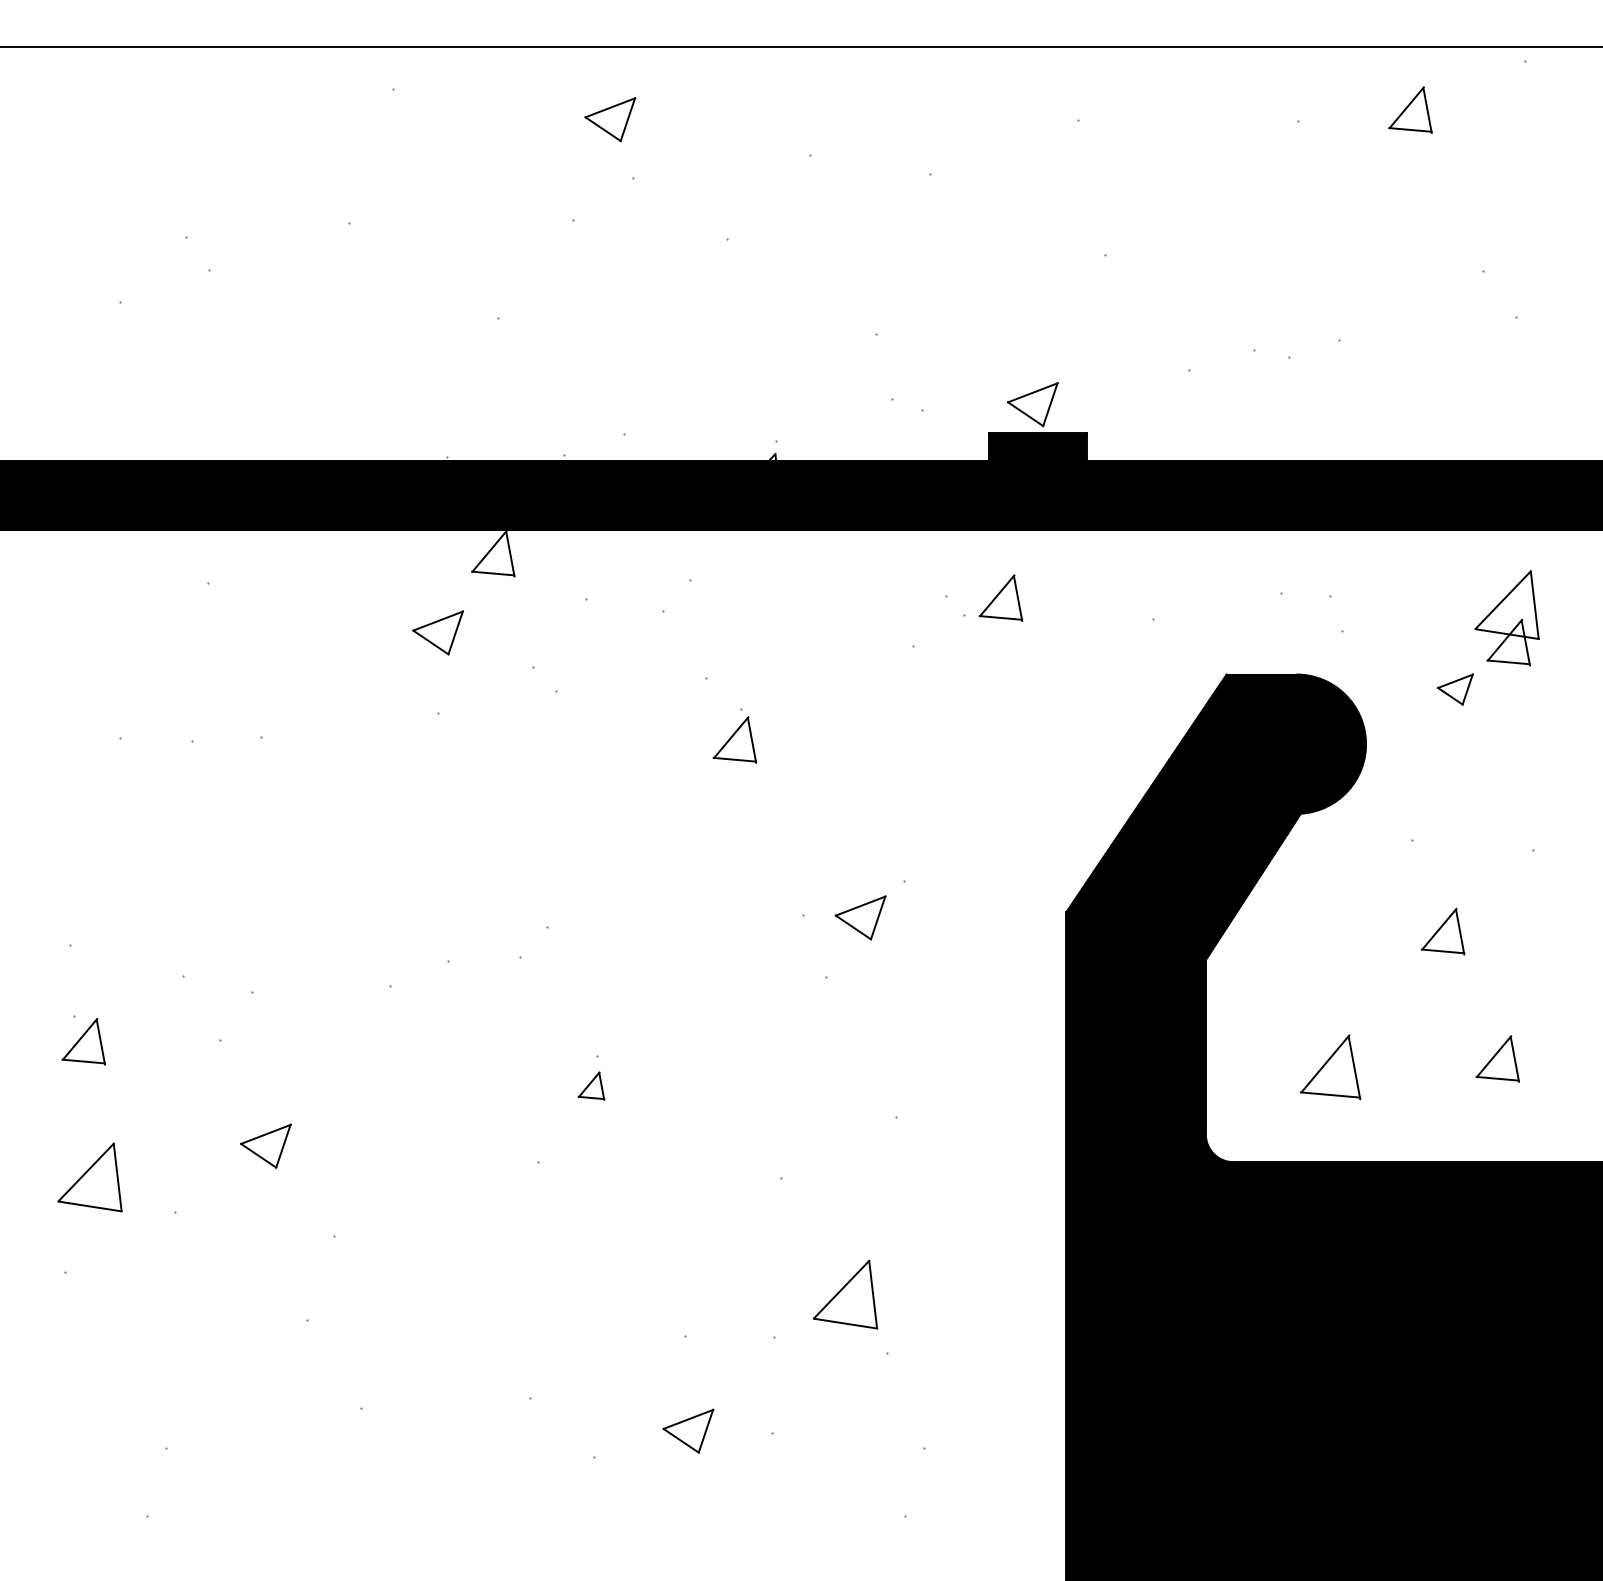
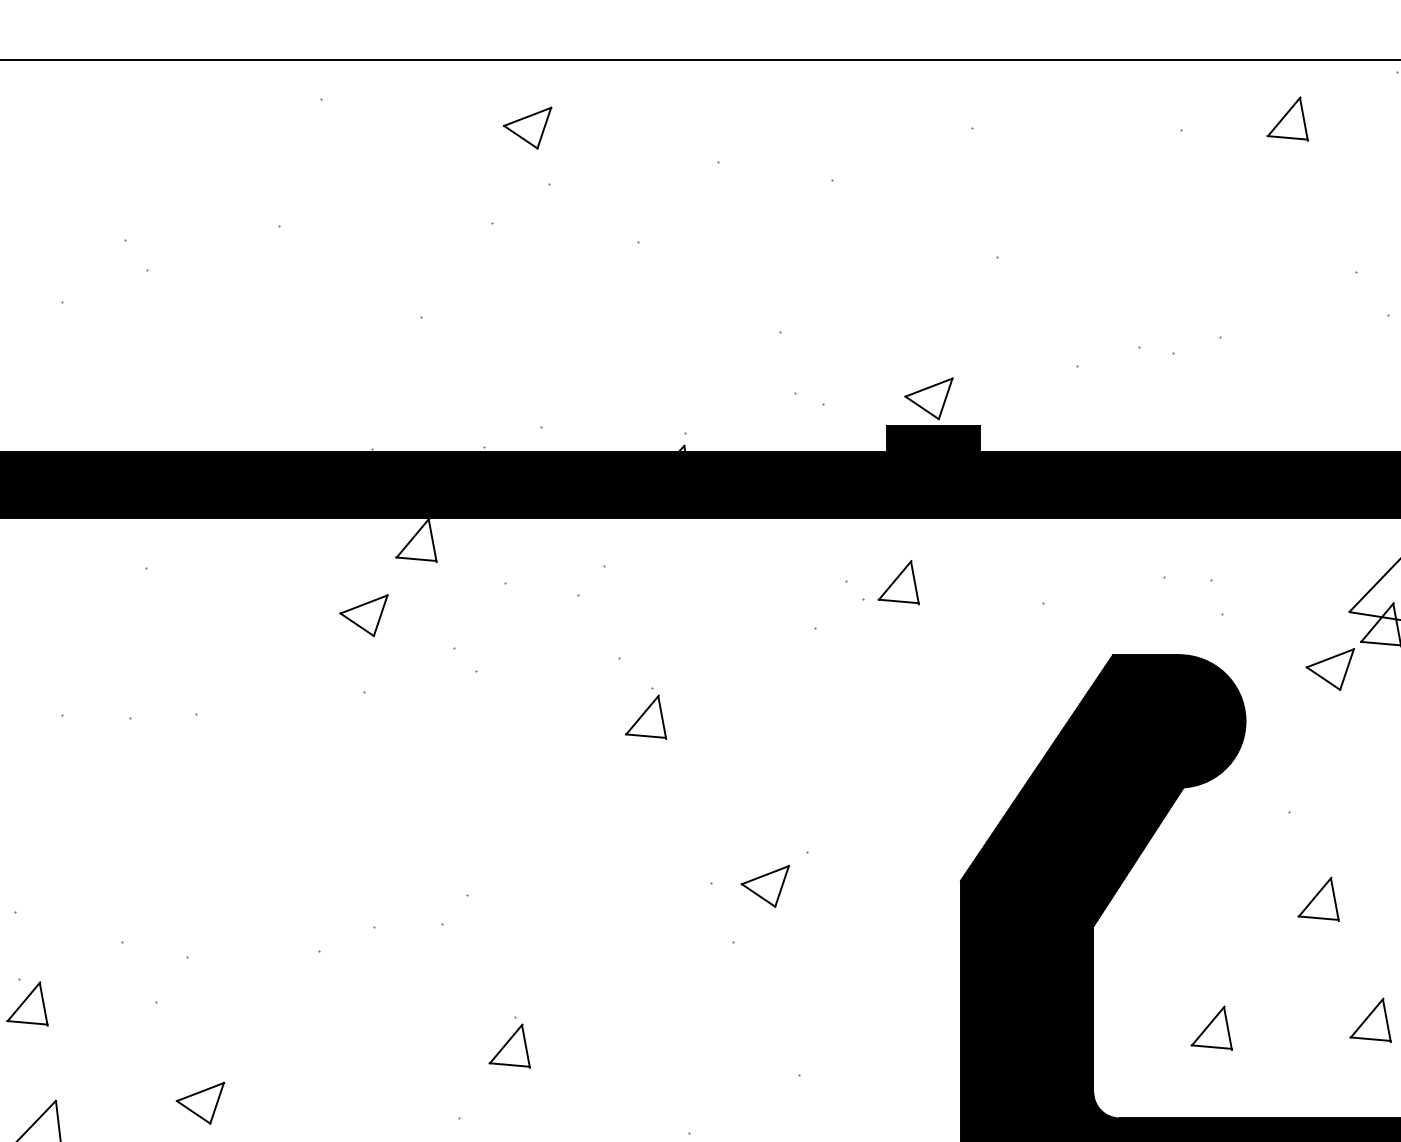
part: (1455, 689) -> (1330, 669), size x1.43
part: (1330, 1067) -> (1211, 1028), size x0.71
part: (591, 1085) -> (509, 1045), size x1.67

